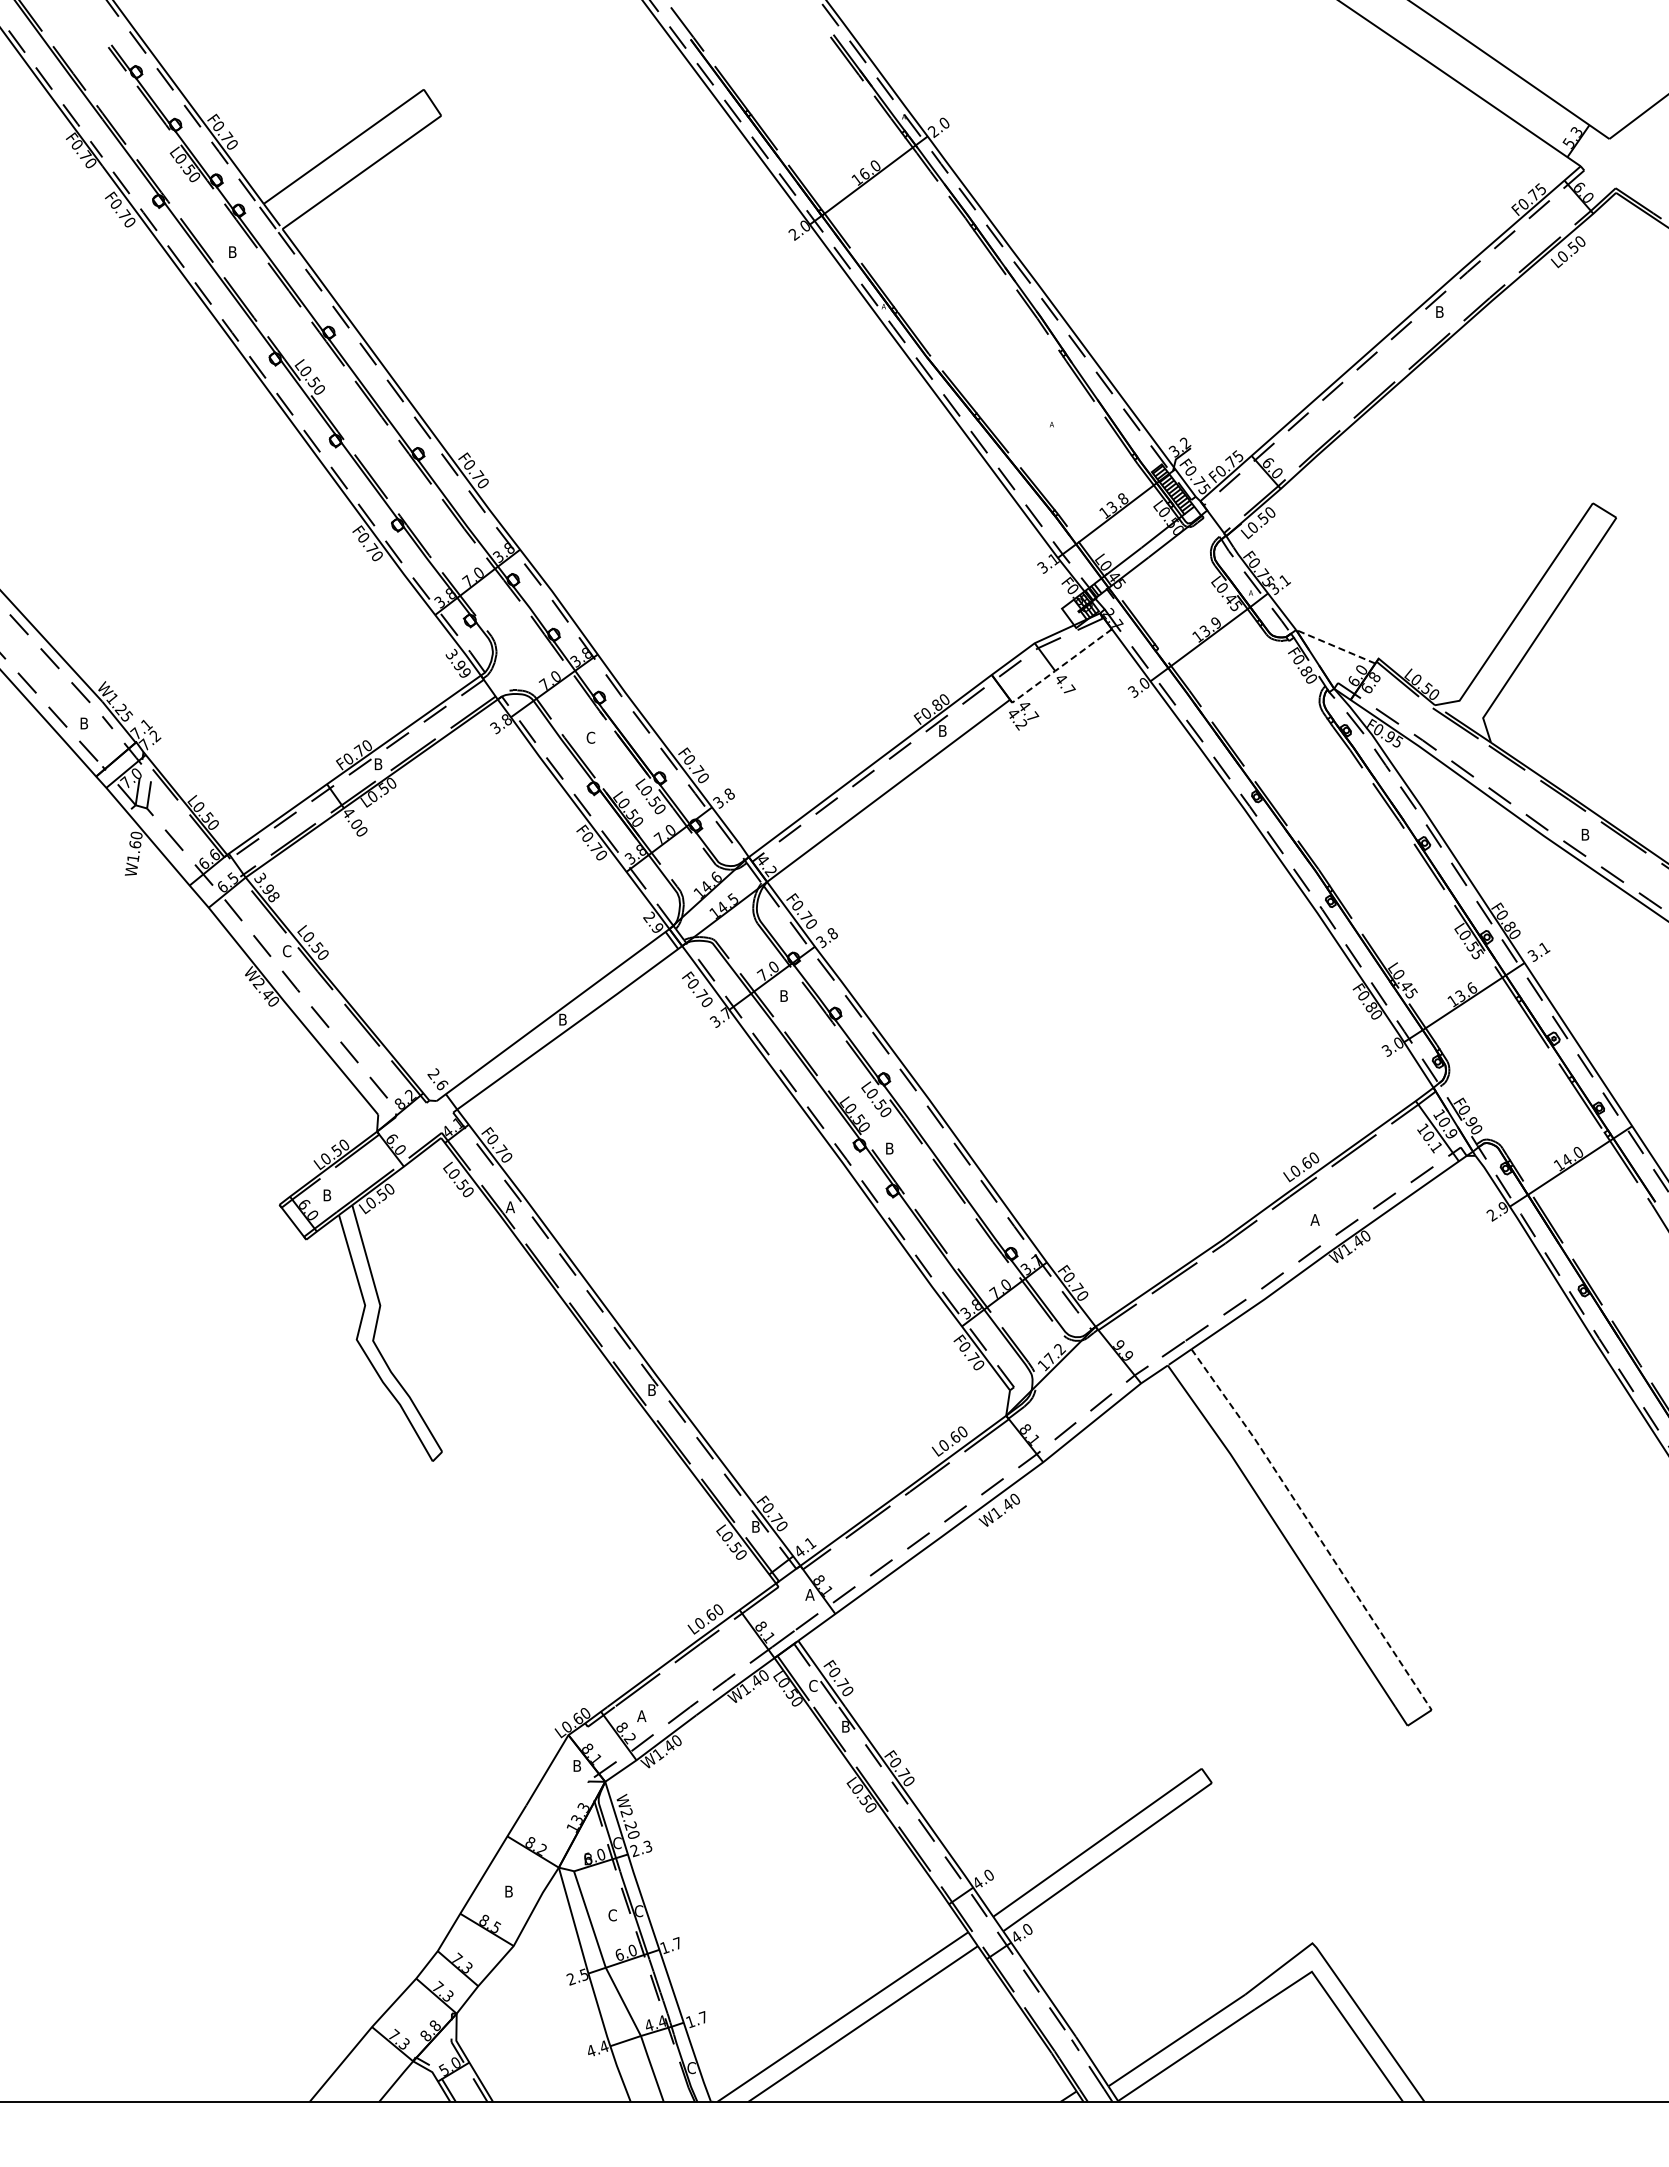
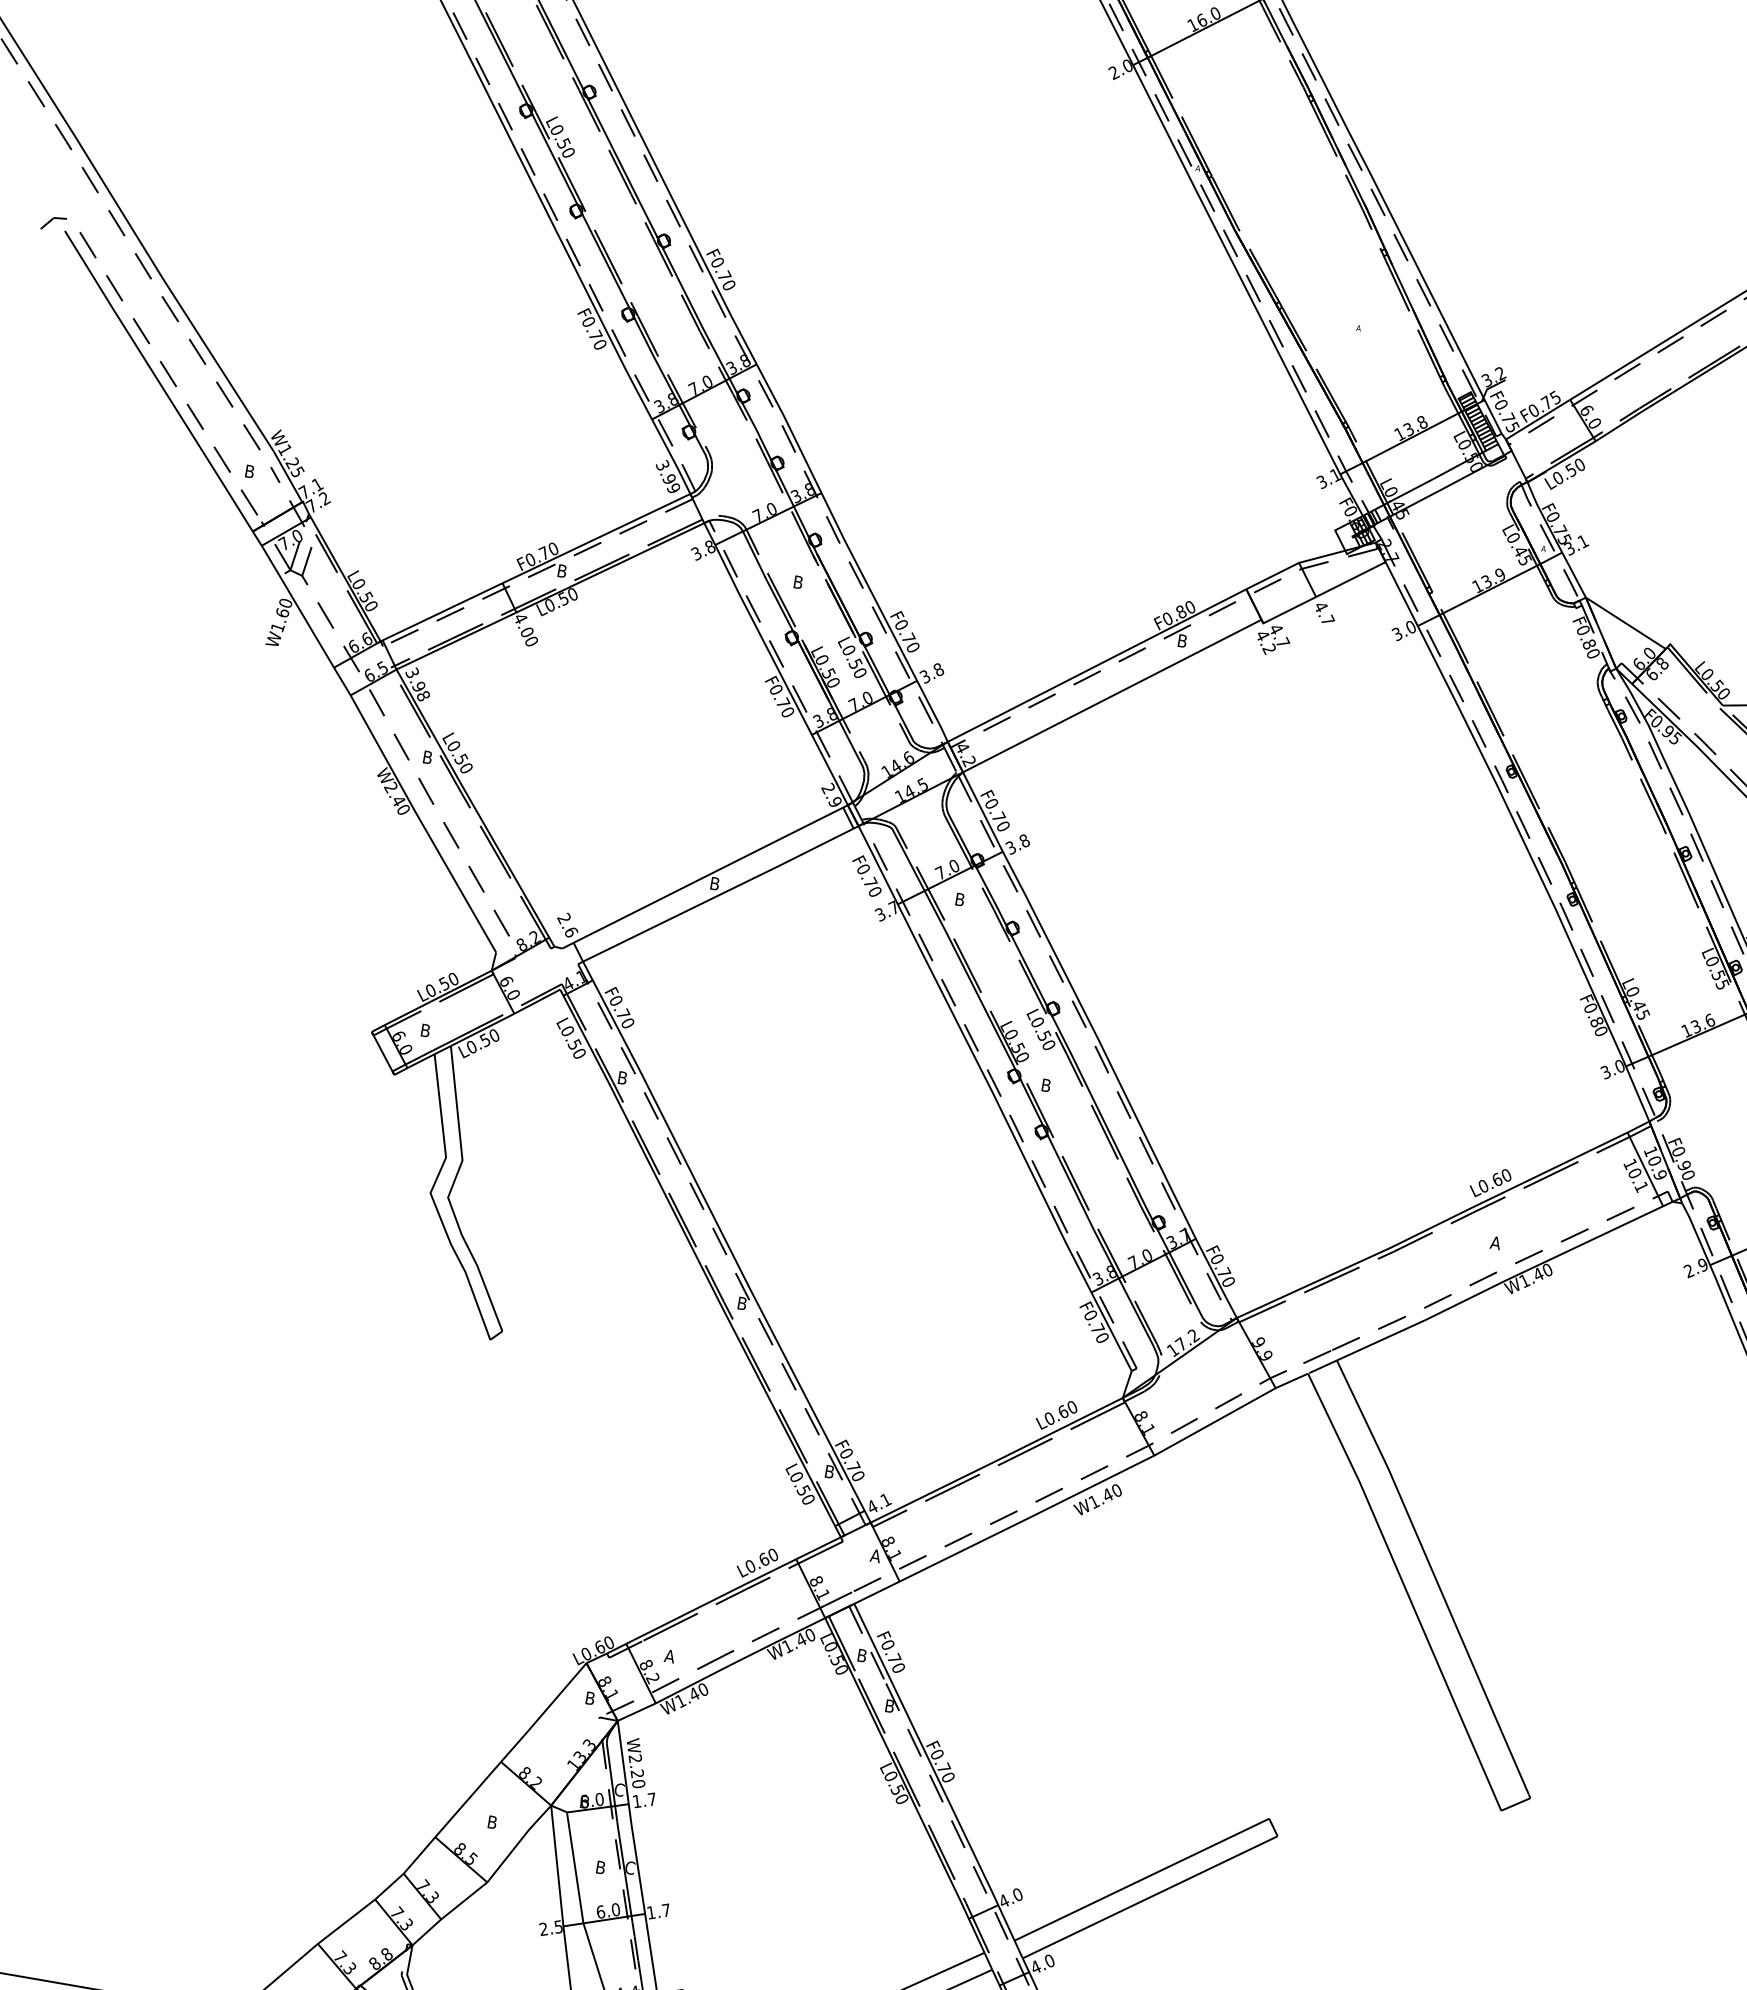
line: (1335, 646) -> (1625, 622), dashed -> solid
line: (1059, 668) -> (1321, 595), dashed -> solid
text: (590, 737) -> (797, 581), C -> B
text: (286, 951) -> (427, 757), C -> B
text: (509, 1207) -> (621, 1078), A -> B
line: (1312, 1527) -> (1435, 1577), dashed -> solid
text: (813, 1685) -> (862, 1655), C -> B
text: (641, 1848) -> (644, 1800), 2.3 -> 1.7
text: (612, 1915) -> (600, 1867), C -> B

